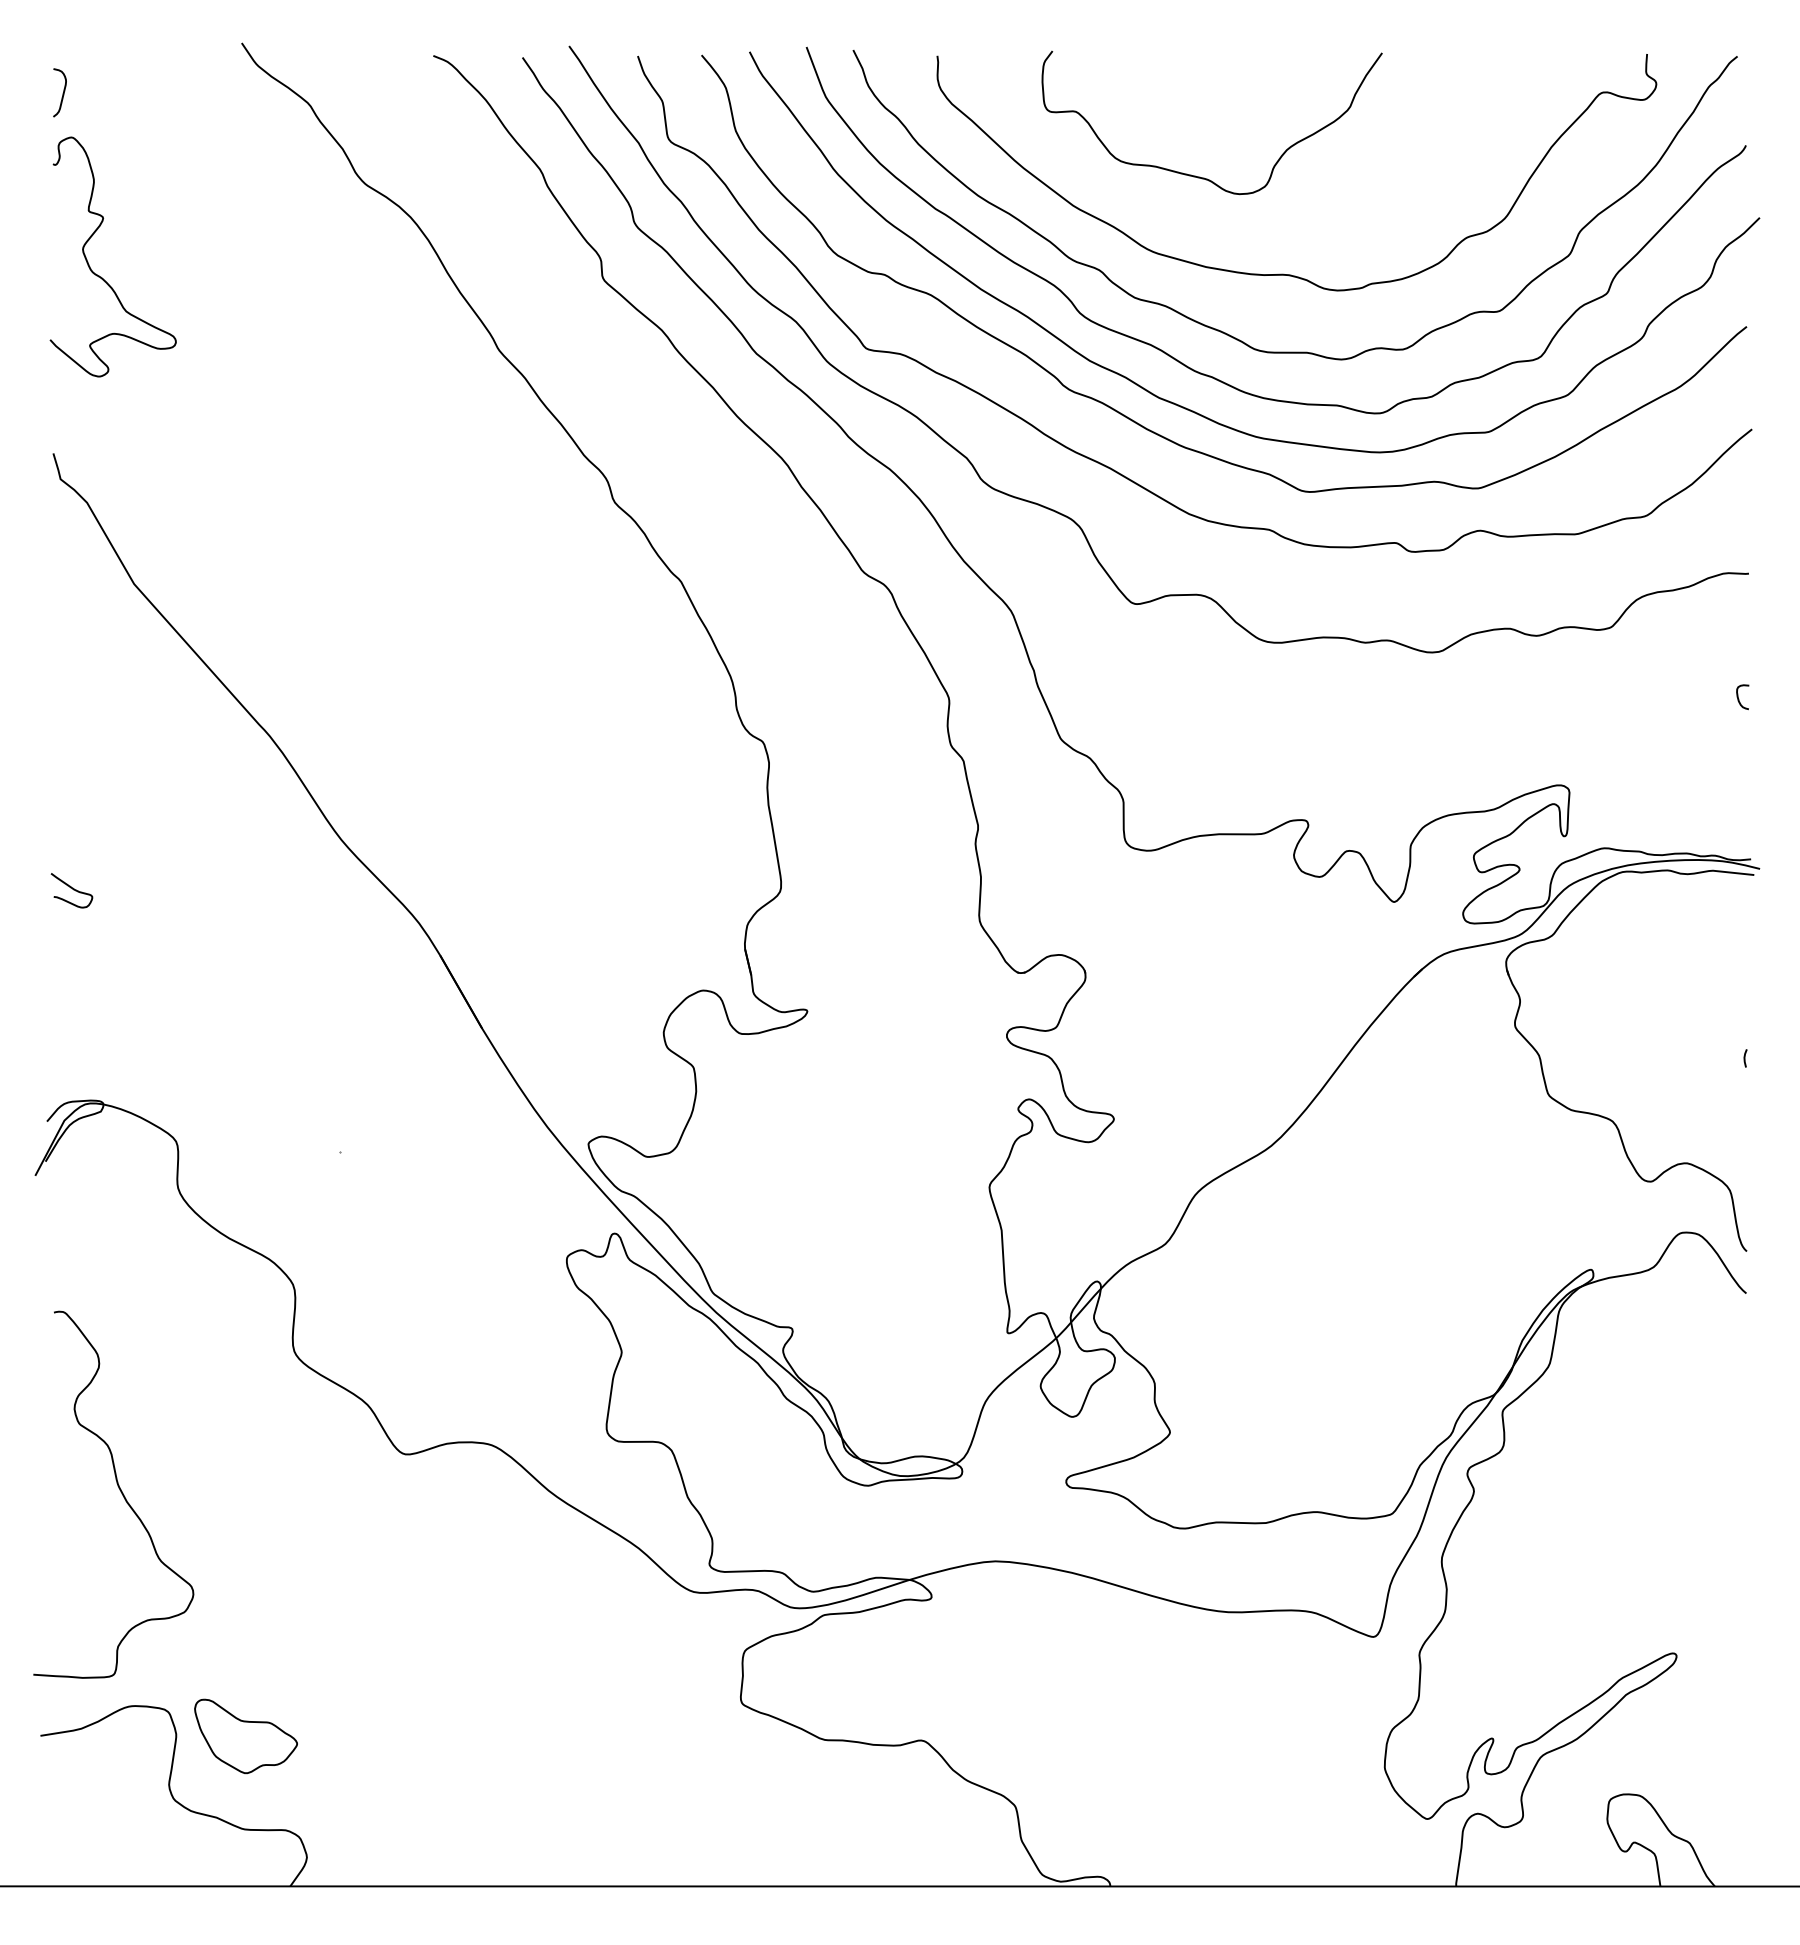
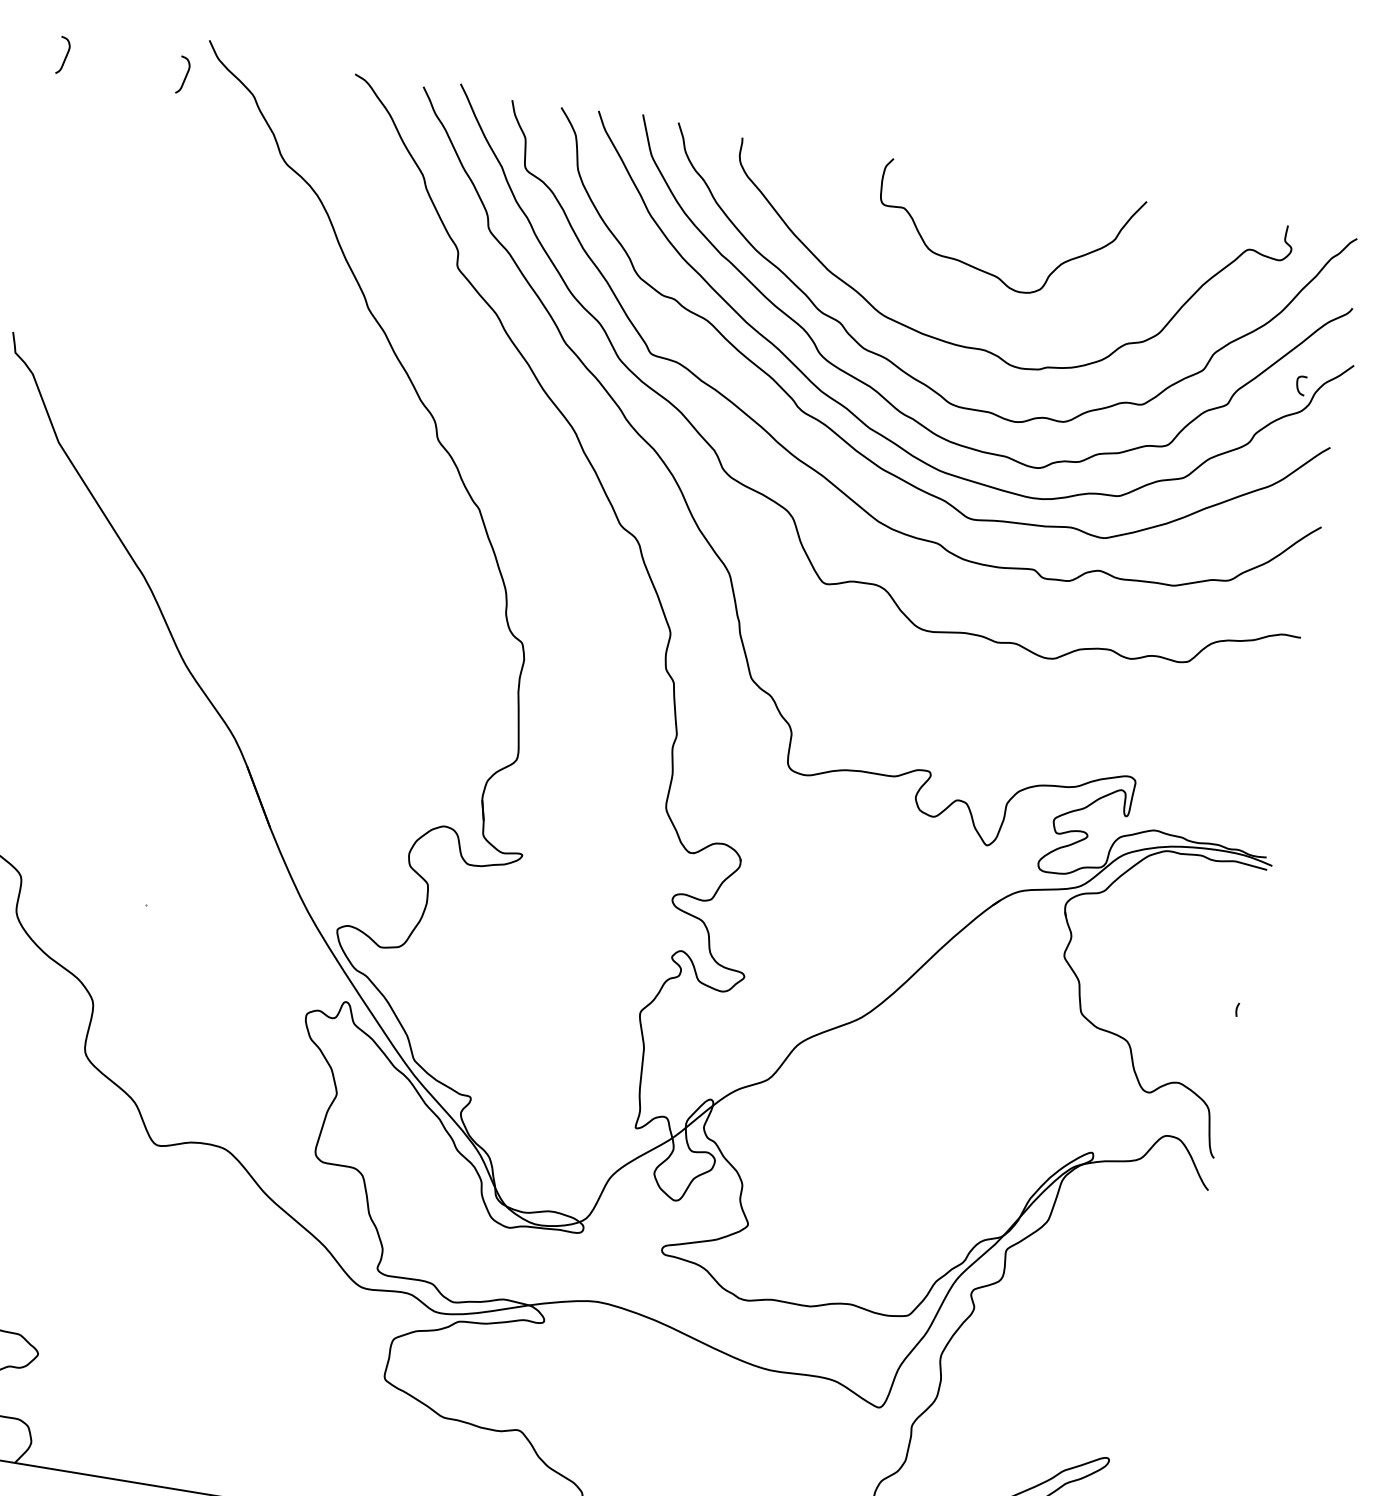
curve: (218, 93) -> (185, 76), added
curve: (1200, 176) -> (991, 273), moved
curve: (101, 276) -> (72, 202), removed
curve: (1739, 699) -> (1298, 387), moved

